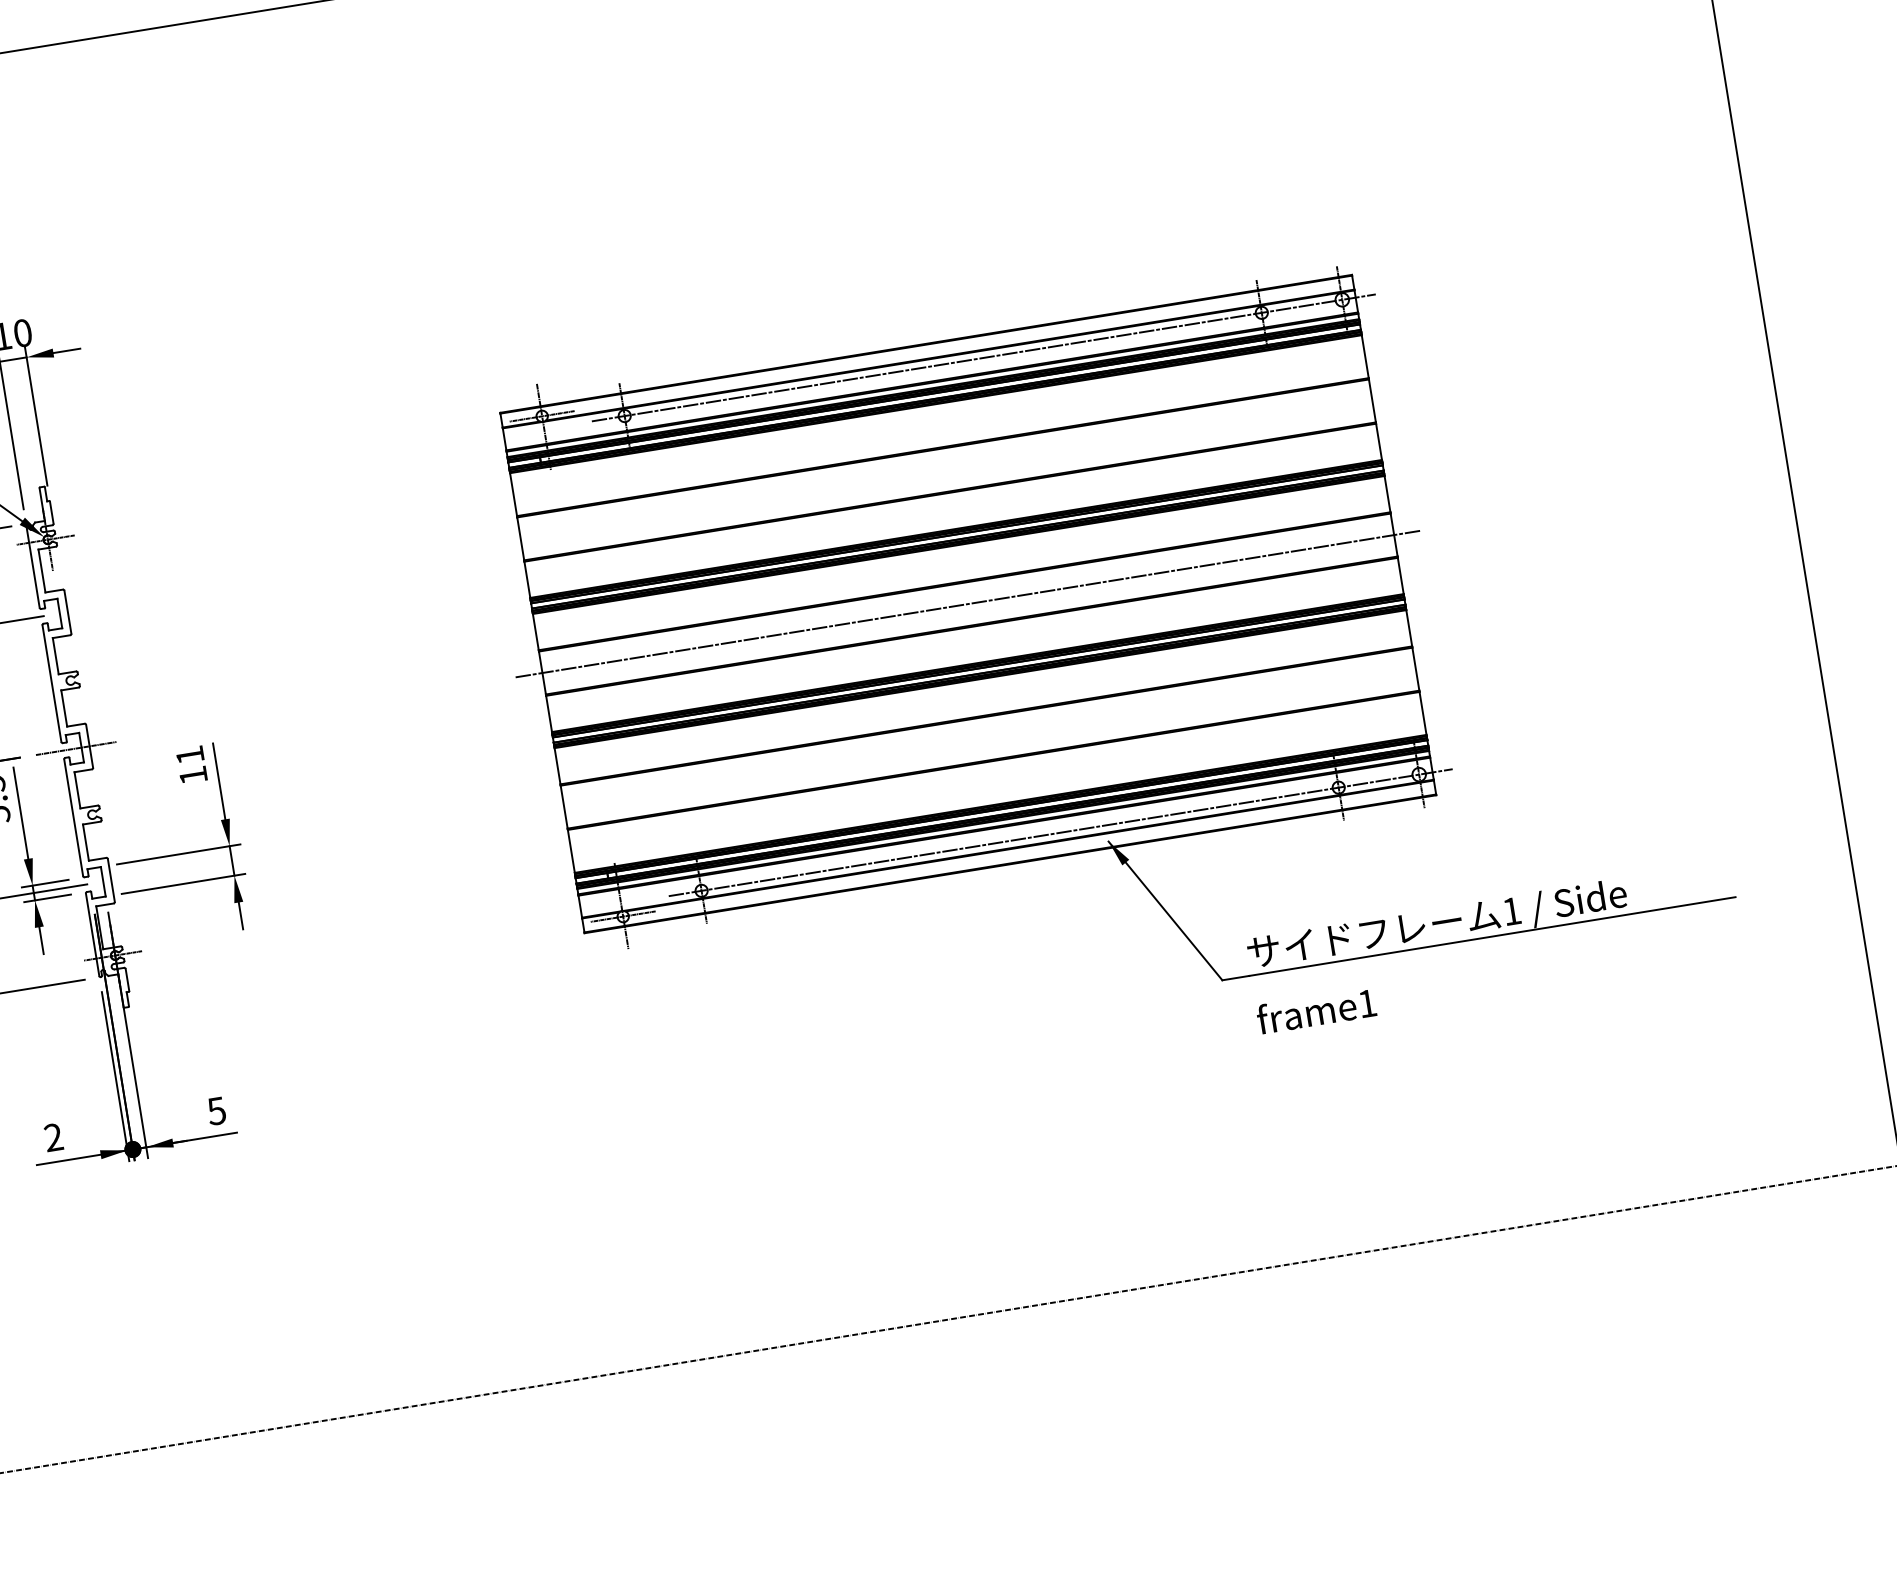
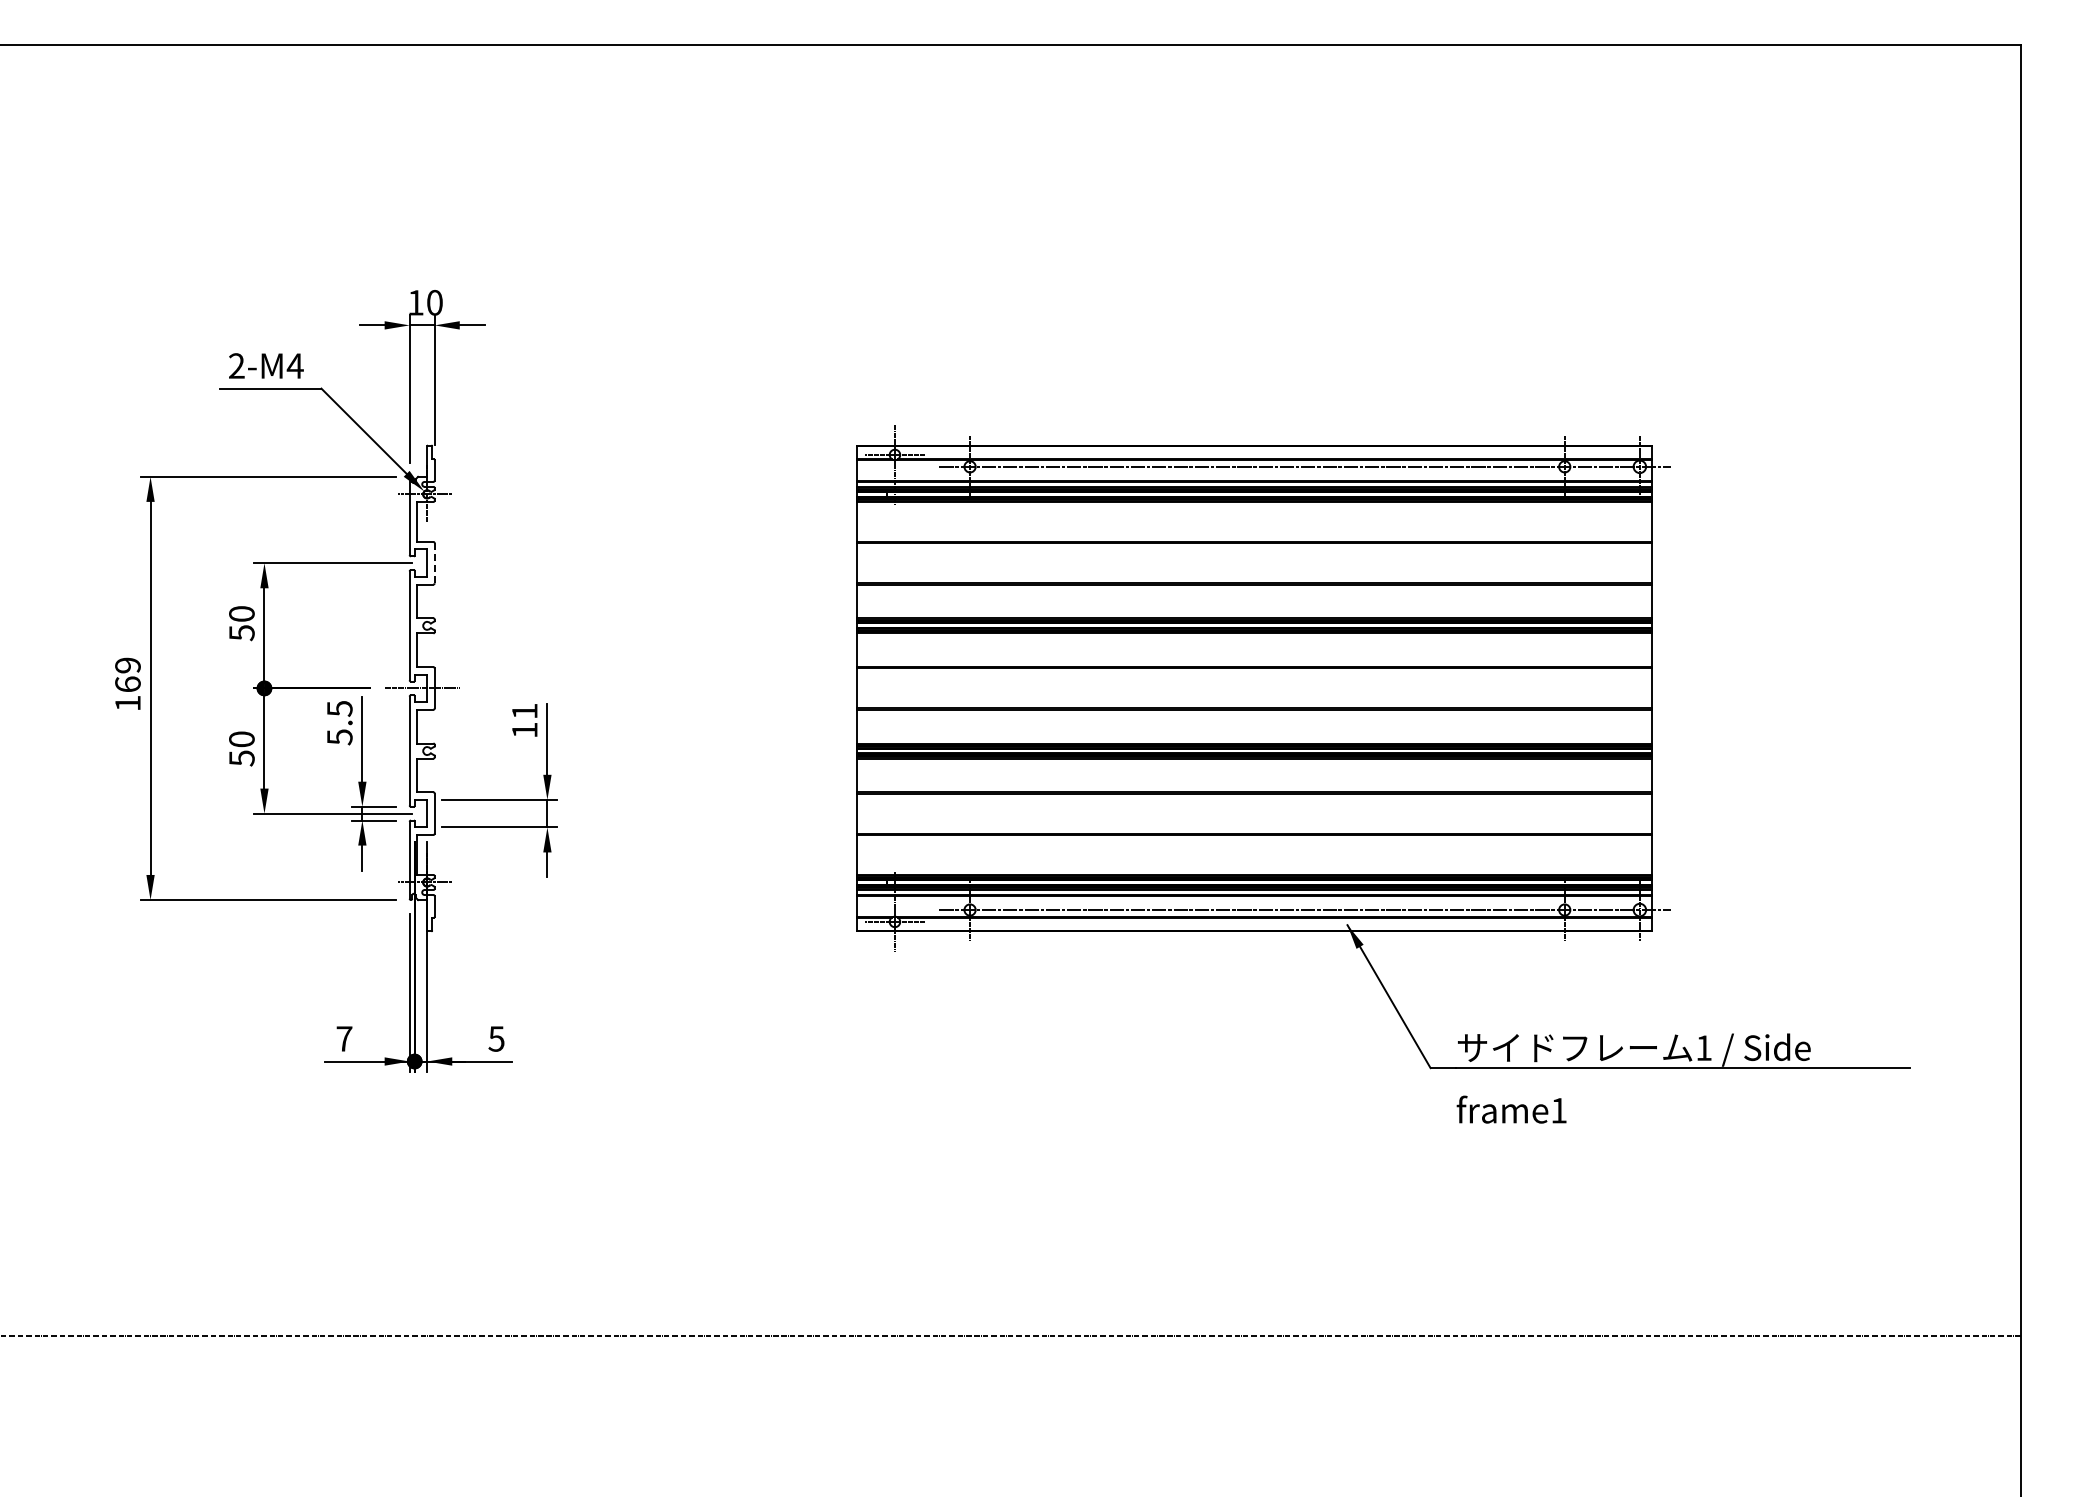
line: (967, 604) -> (1254, 688), removed
line: (67, 612) -> (434, 563), solid -> dashed
text: (53, 1137) -> (344, 1038), 2 -> 7

